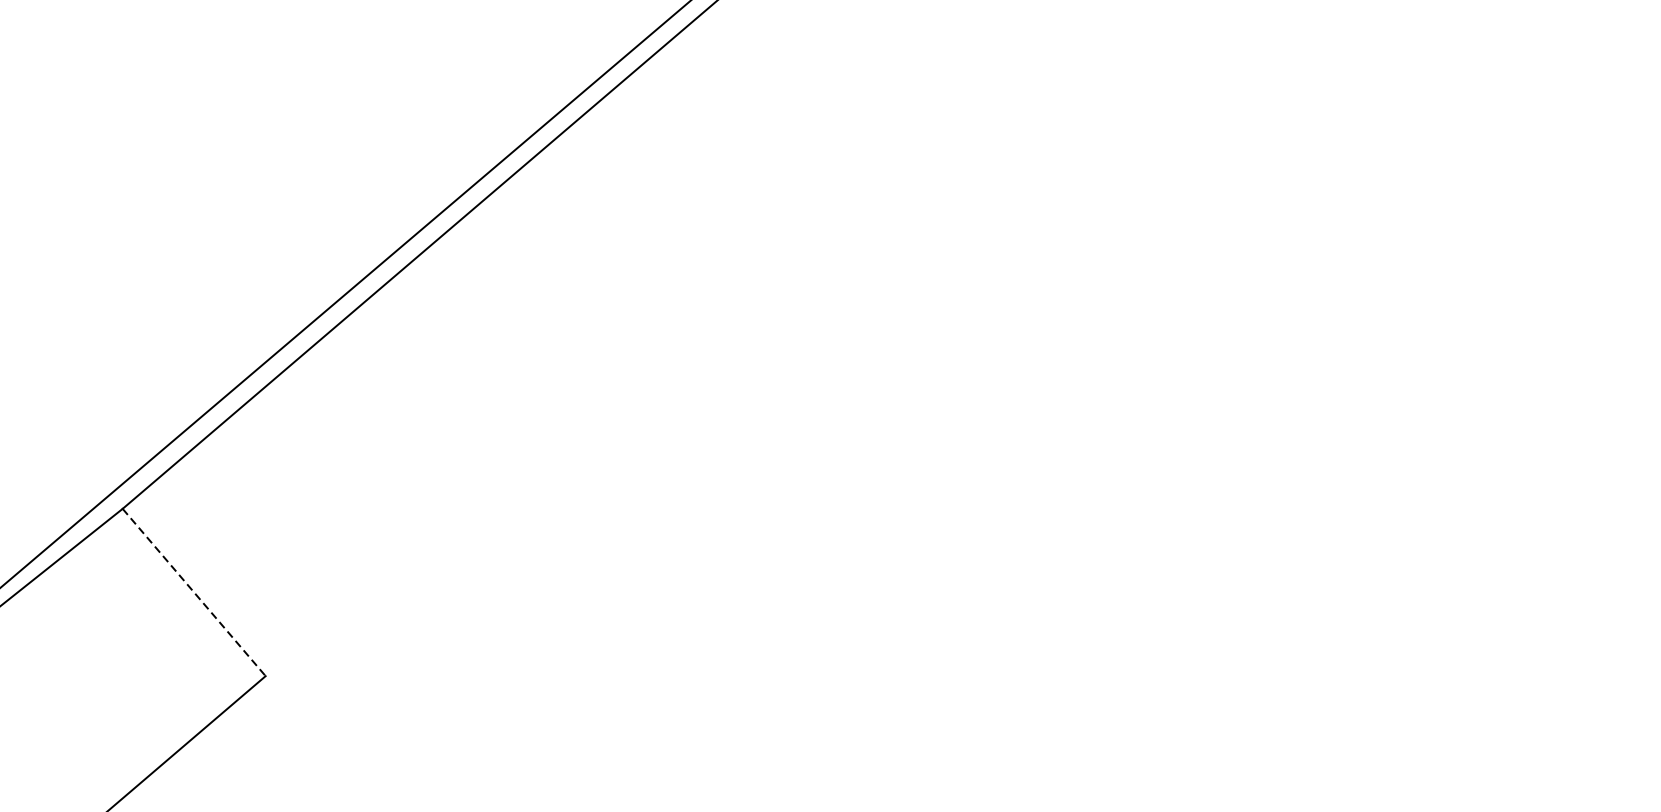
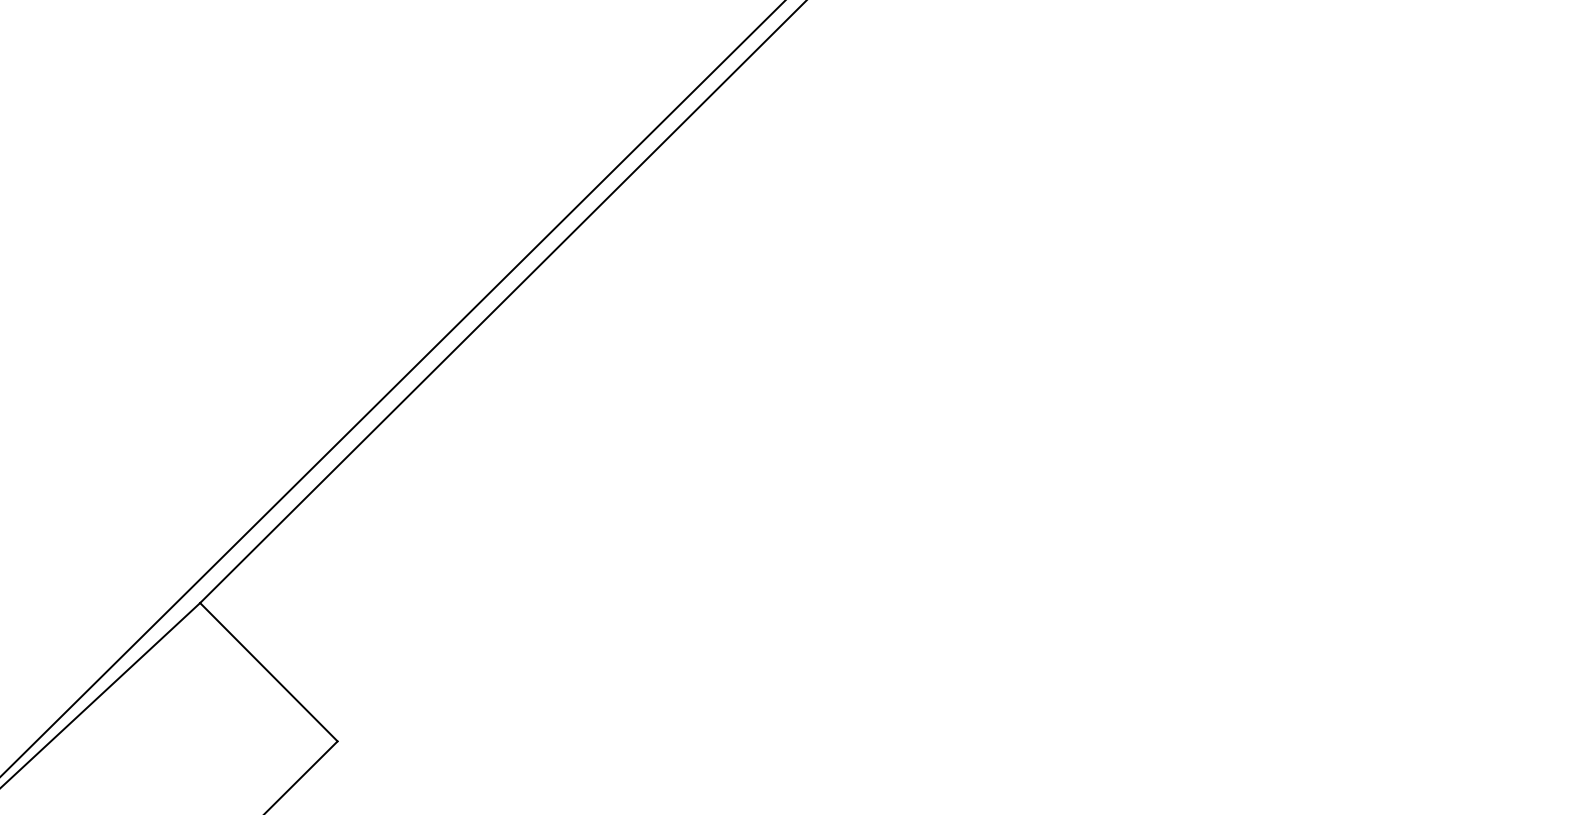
line: (193, 592) -> (268, 672), dashed -> solid

